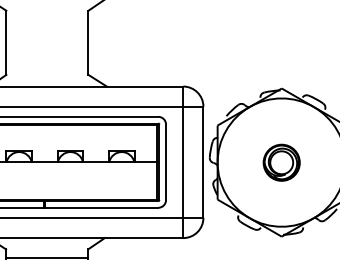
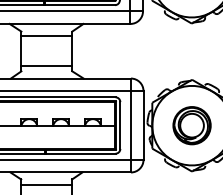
line: (46, 18) -> (46, 36), added
line: (46, 67) -> (46, 66), added
part: (280, 162) -> (191, 125), size x1.67

